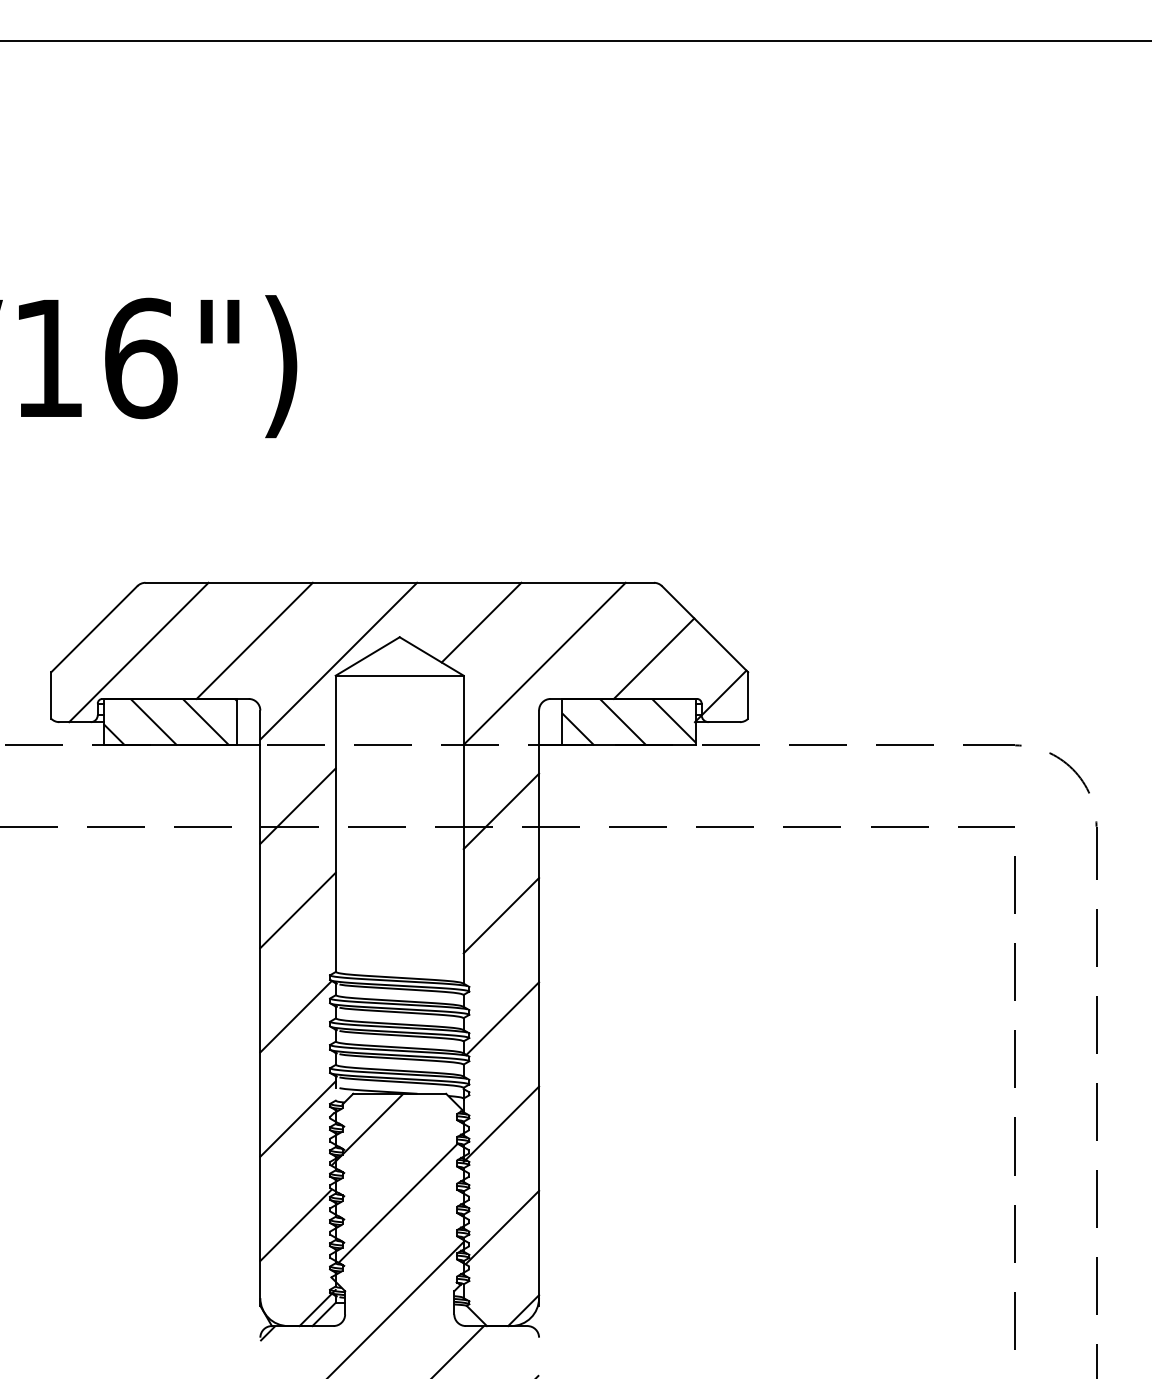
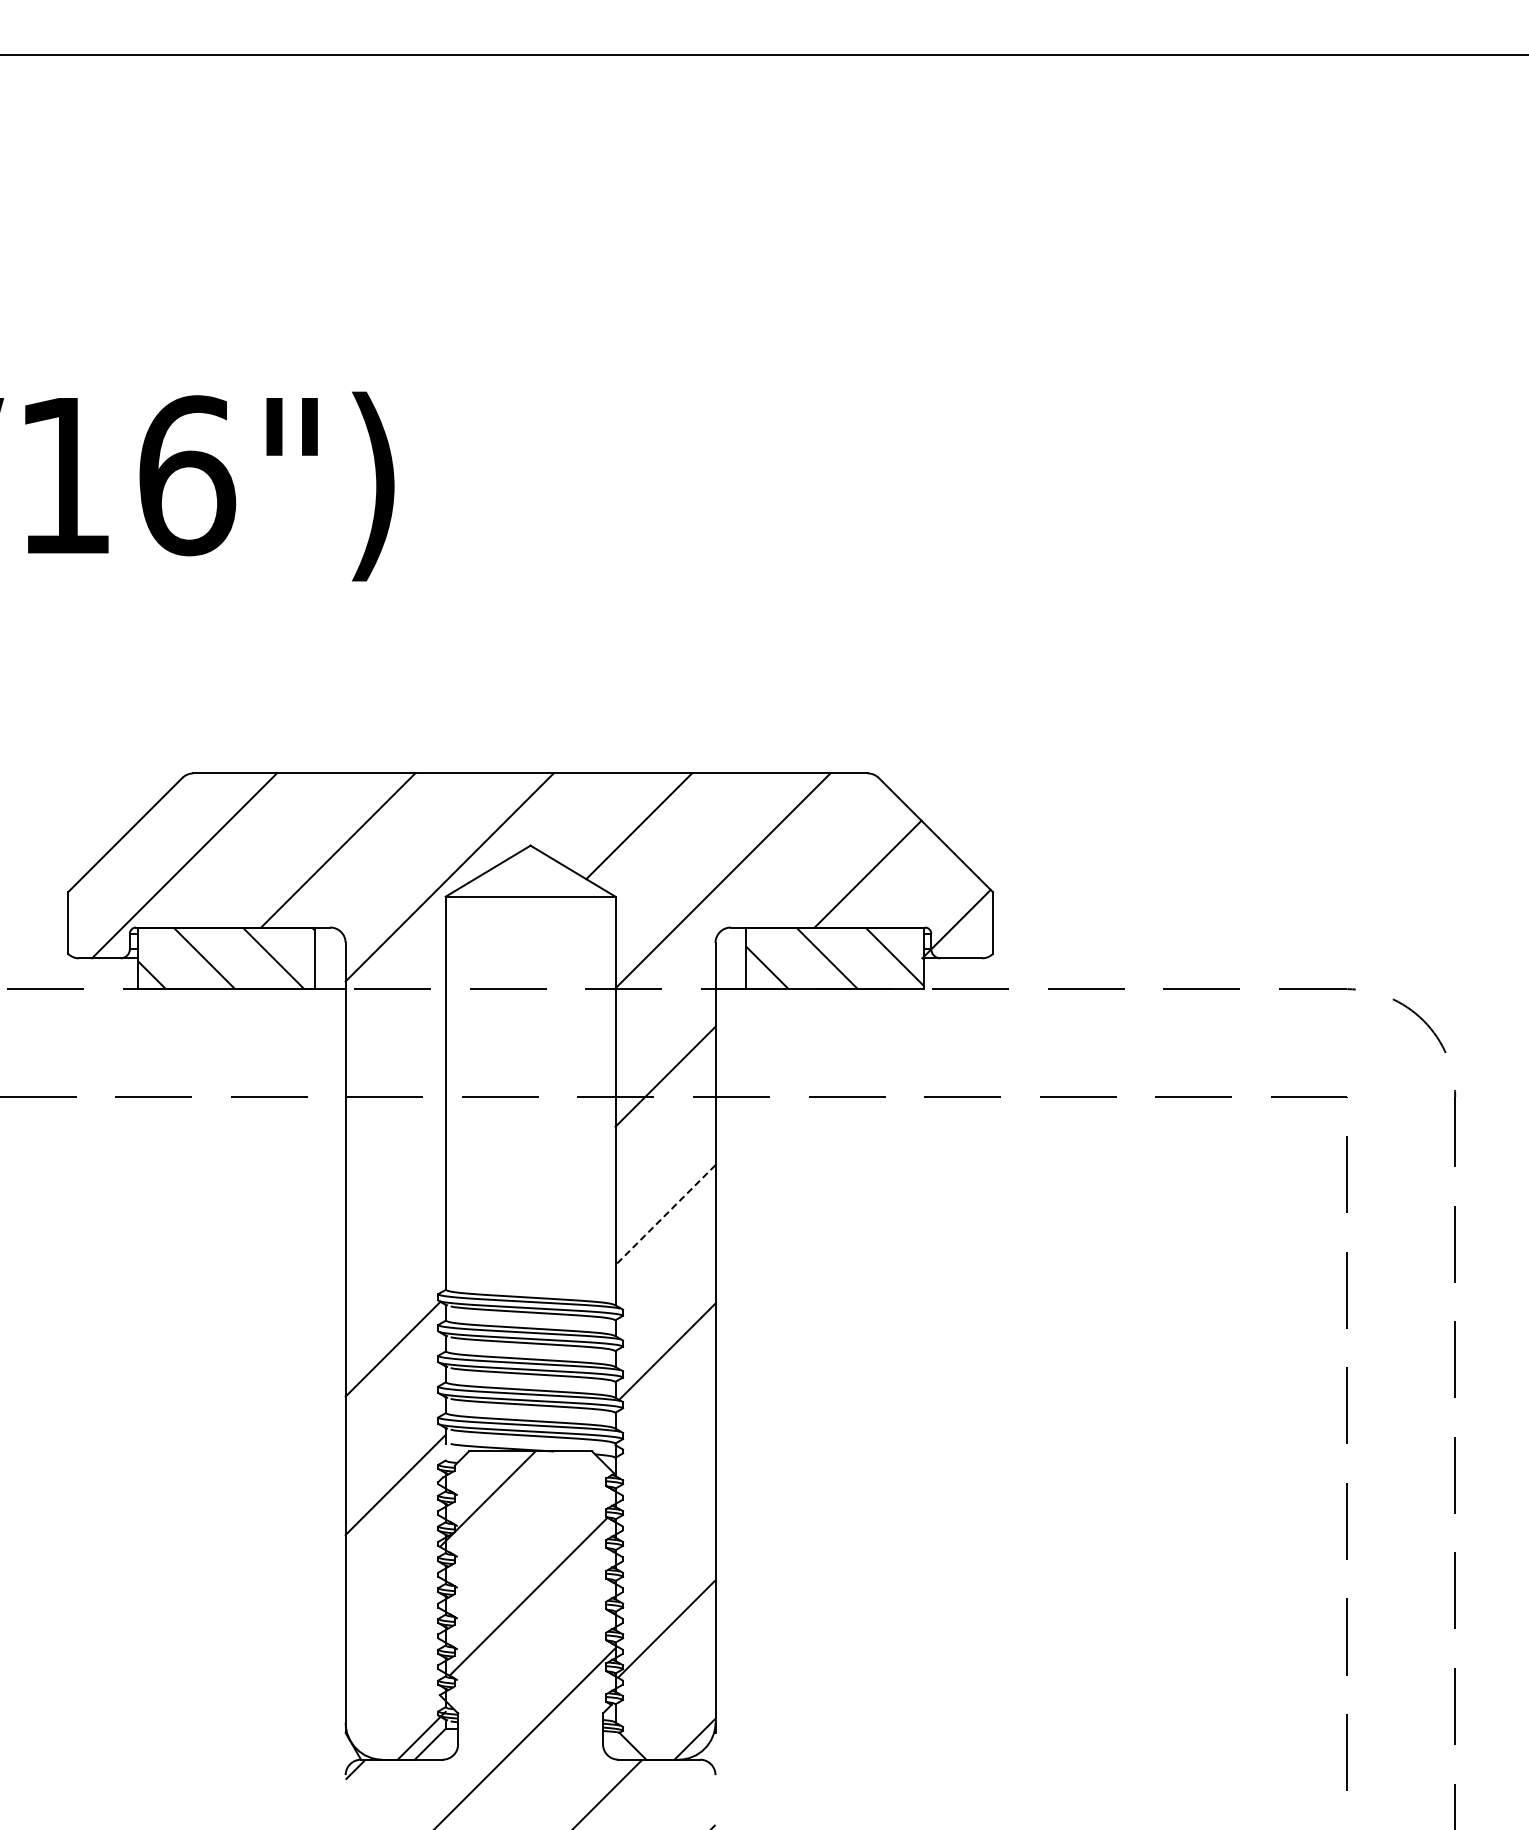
line: (297, 805) -> (395, 1069), removed
line: (297, 910) -> (395, 1208), removed
line: (501, 915) -> (665, 1215), solid -> dashed
line: (501, 1123) -> (665, 1491), removed
line: (295, 1224) -> (392, 1625), removed

